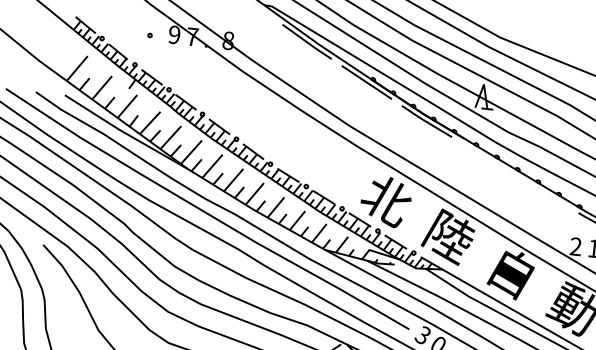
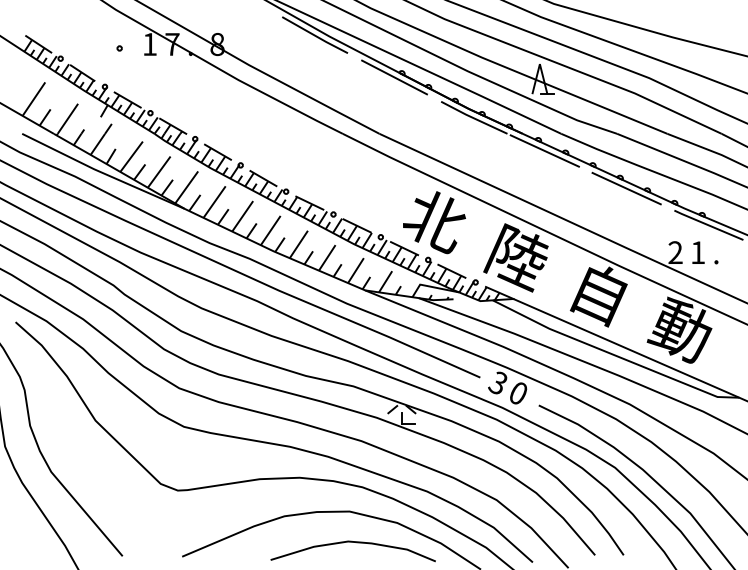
text: (174, 34) -> (149, 44), 9 -> 1
line: (480, 153) -> (544, 150), added
line: (542, 191) -> (626, 188), added

